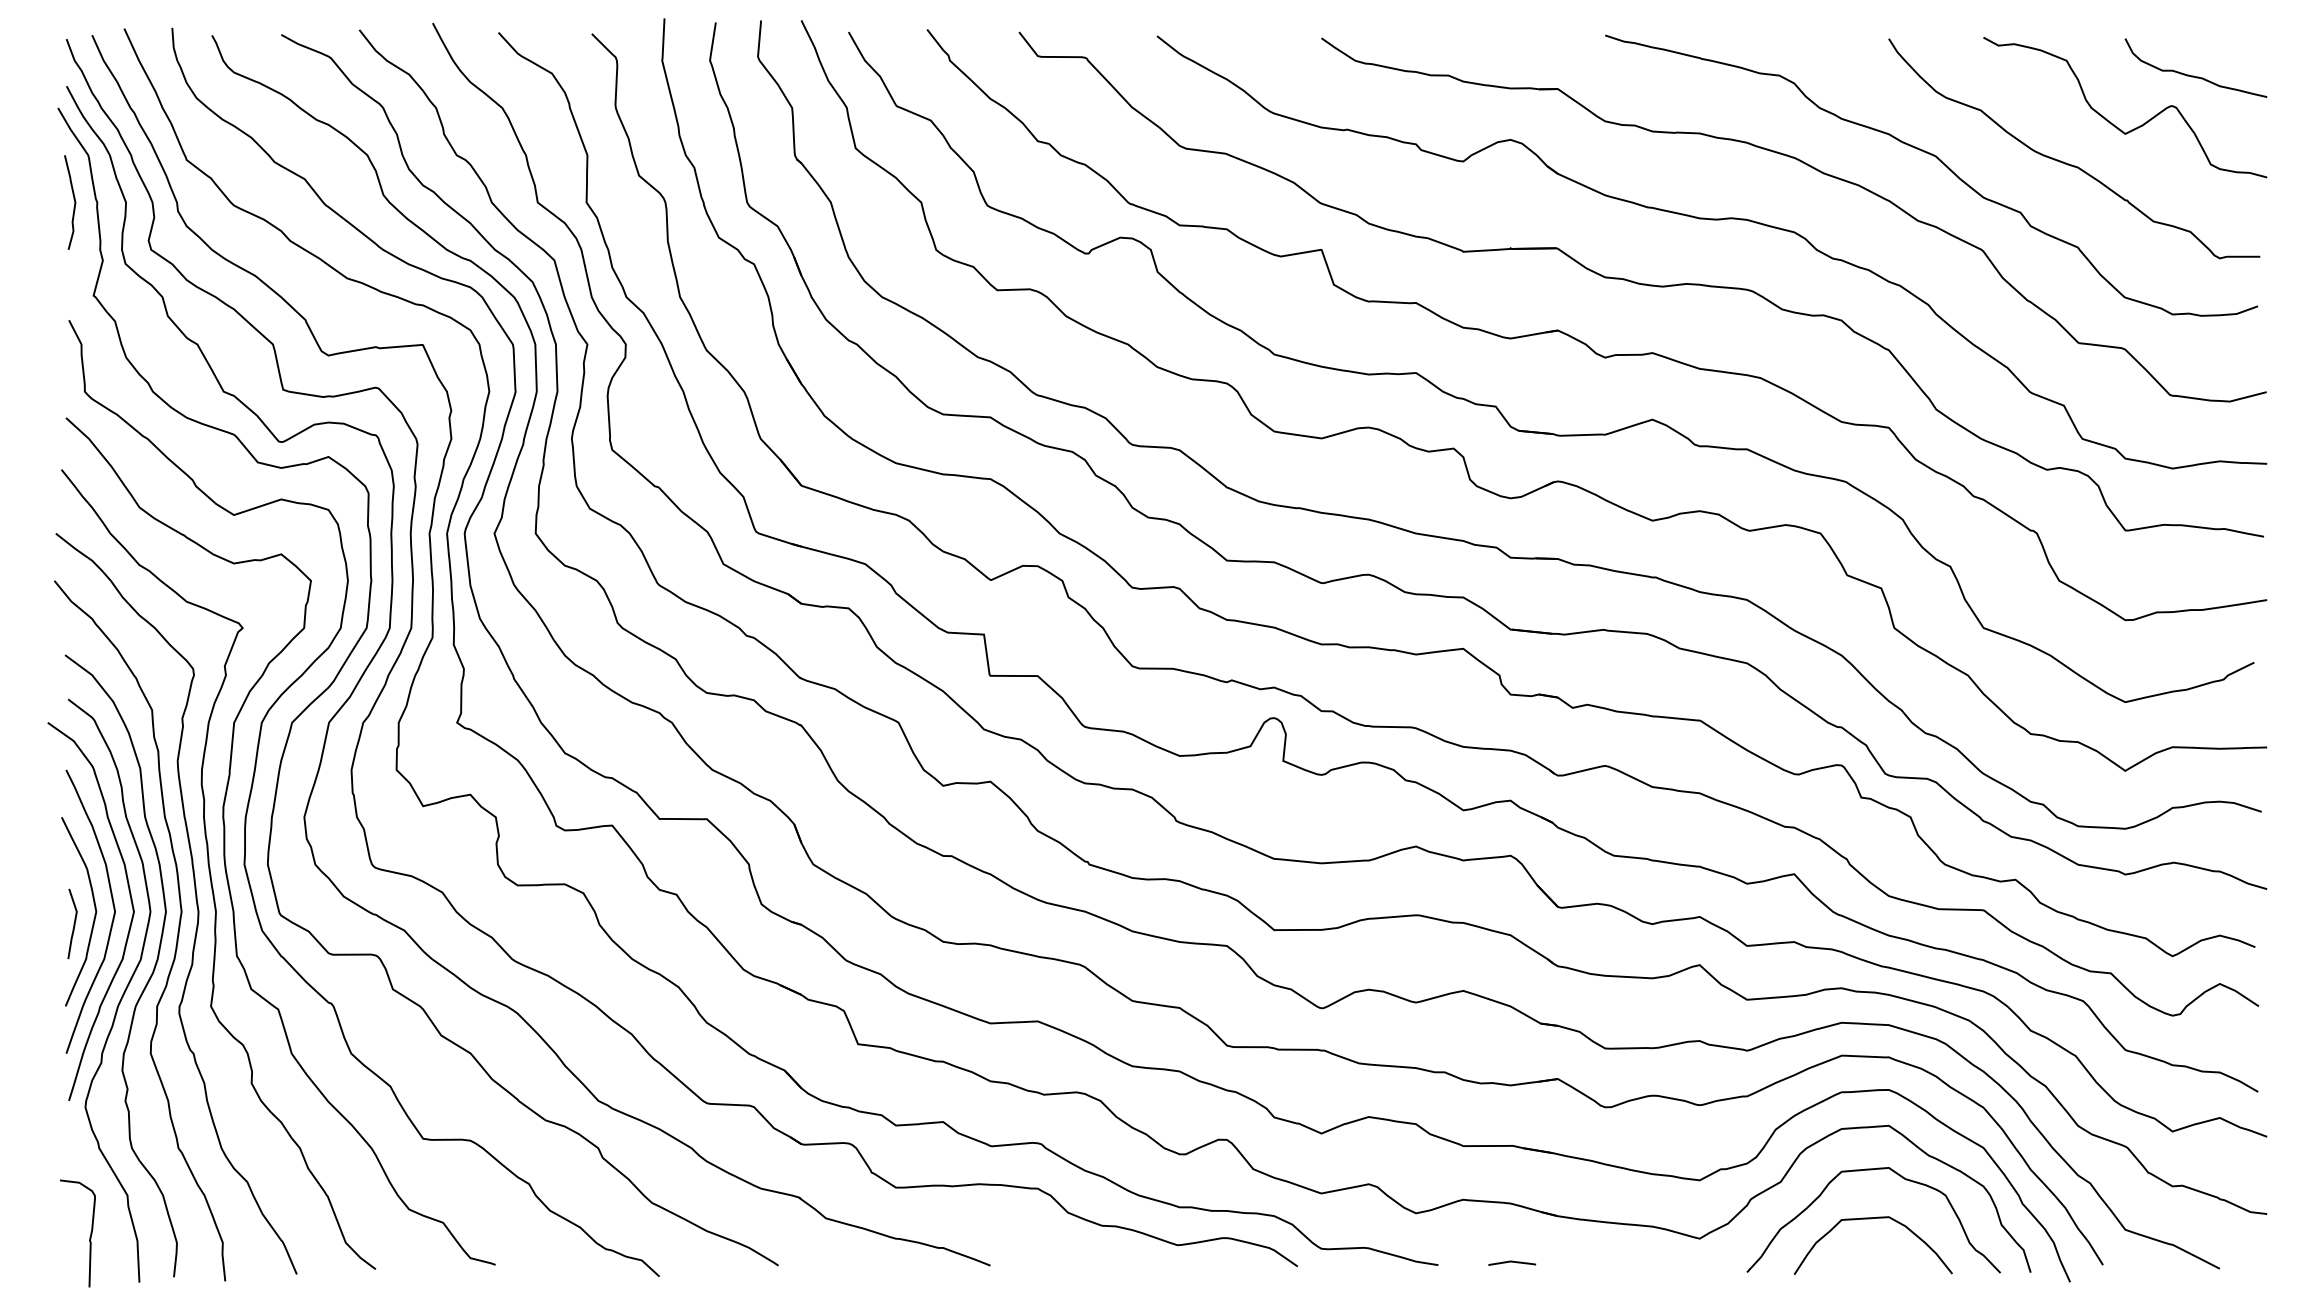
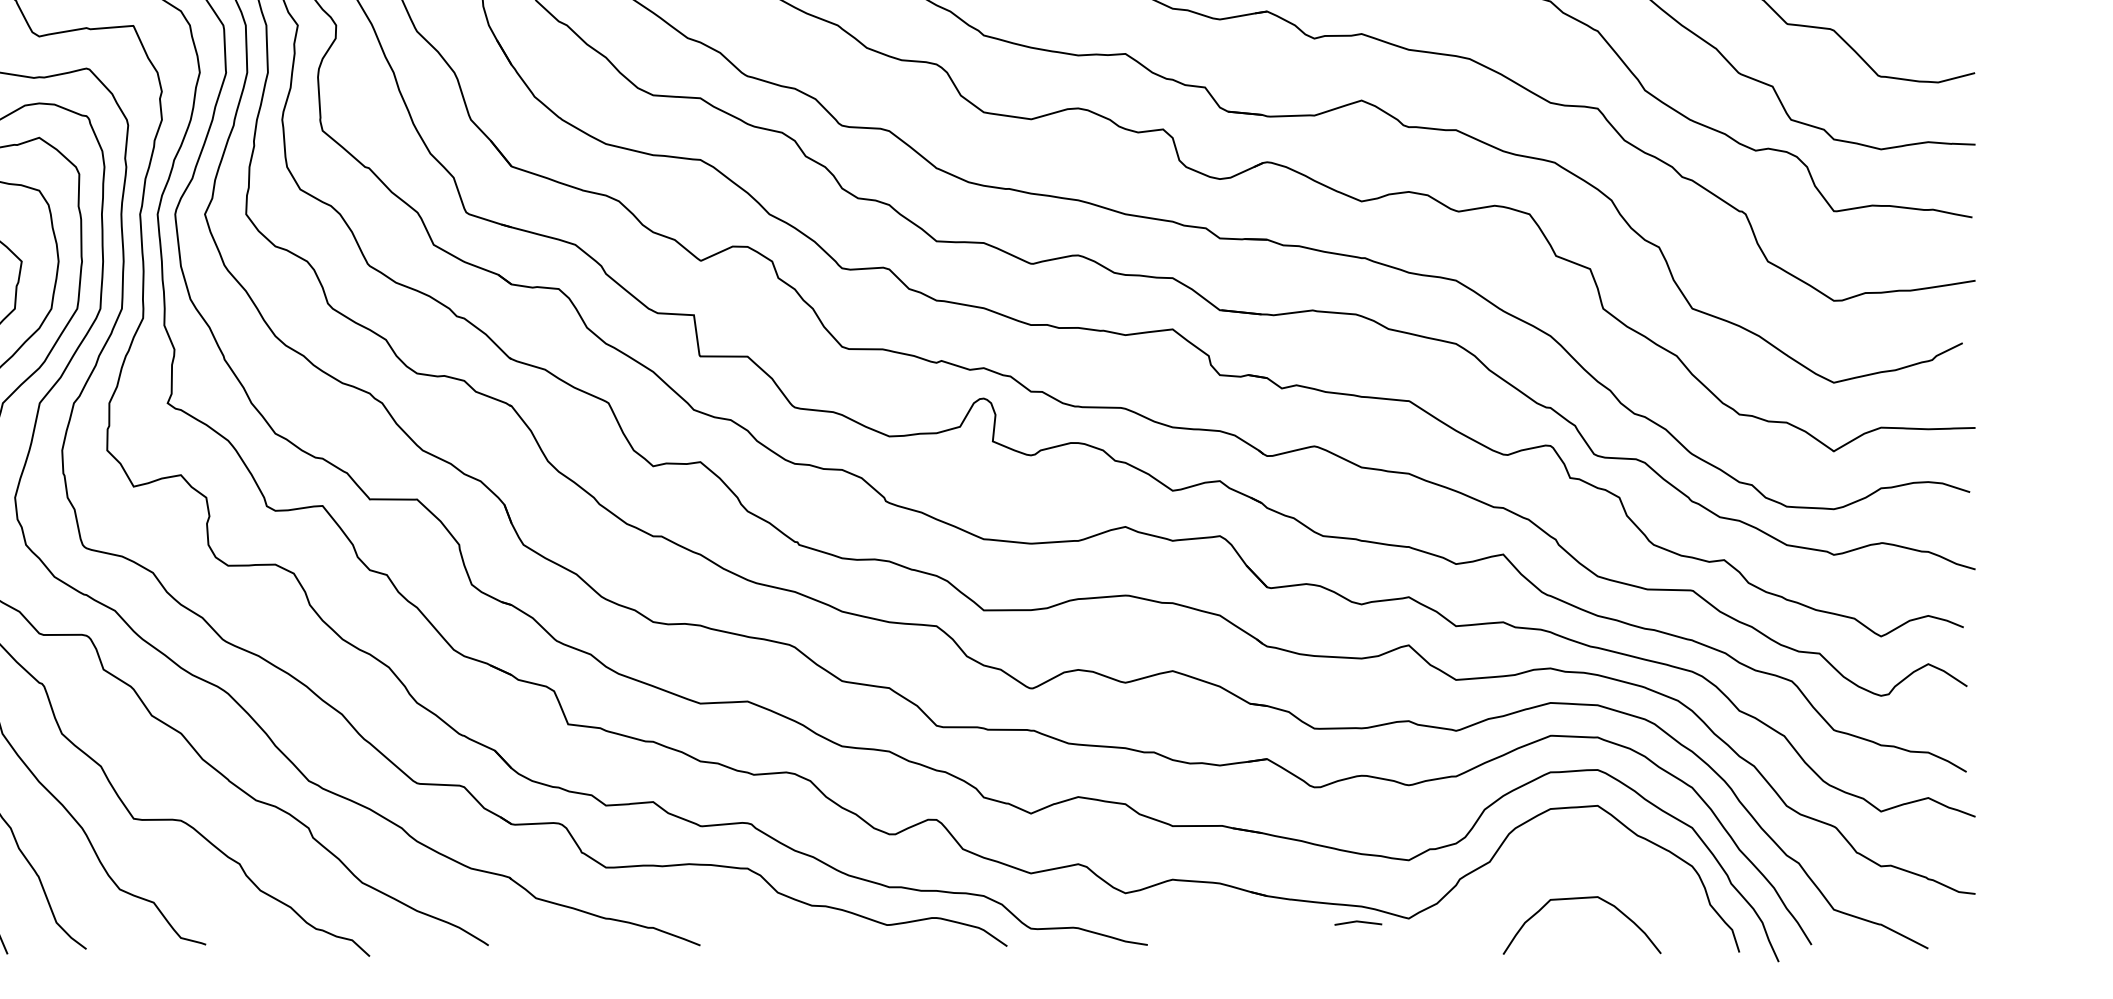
curve: (1872, 1170) -> (1581, 850), removed
line: (1512, 1262) -> (1358, 922), moved

